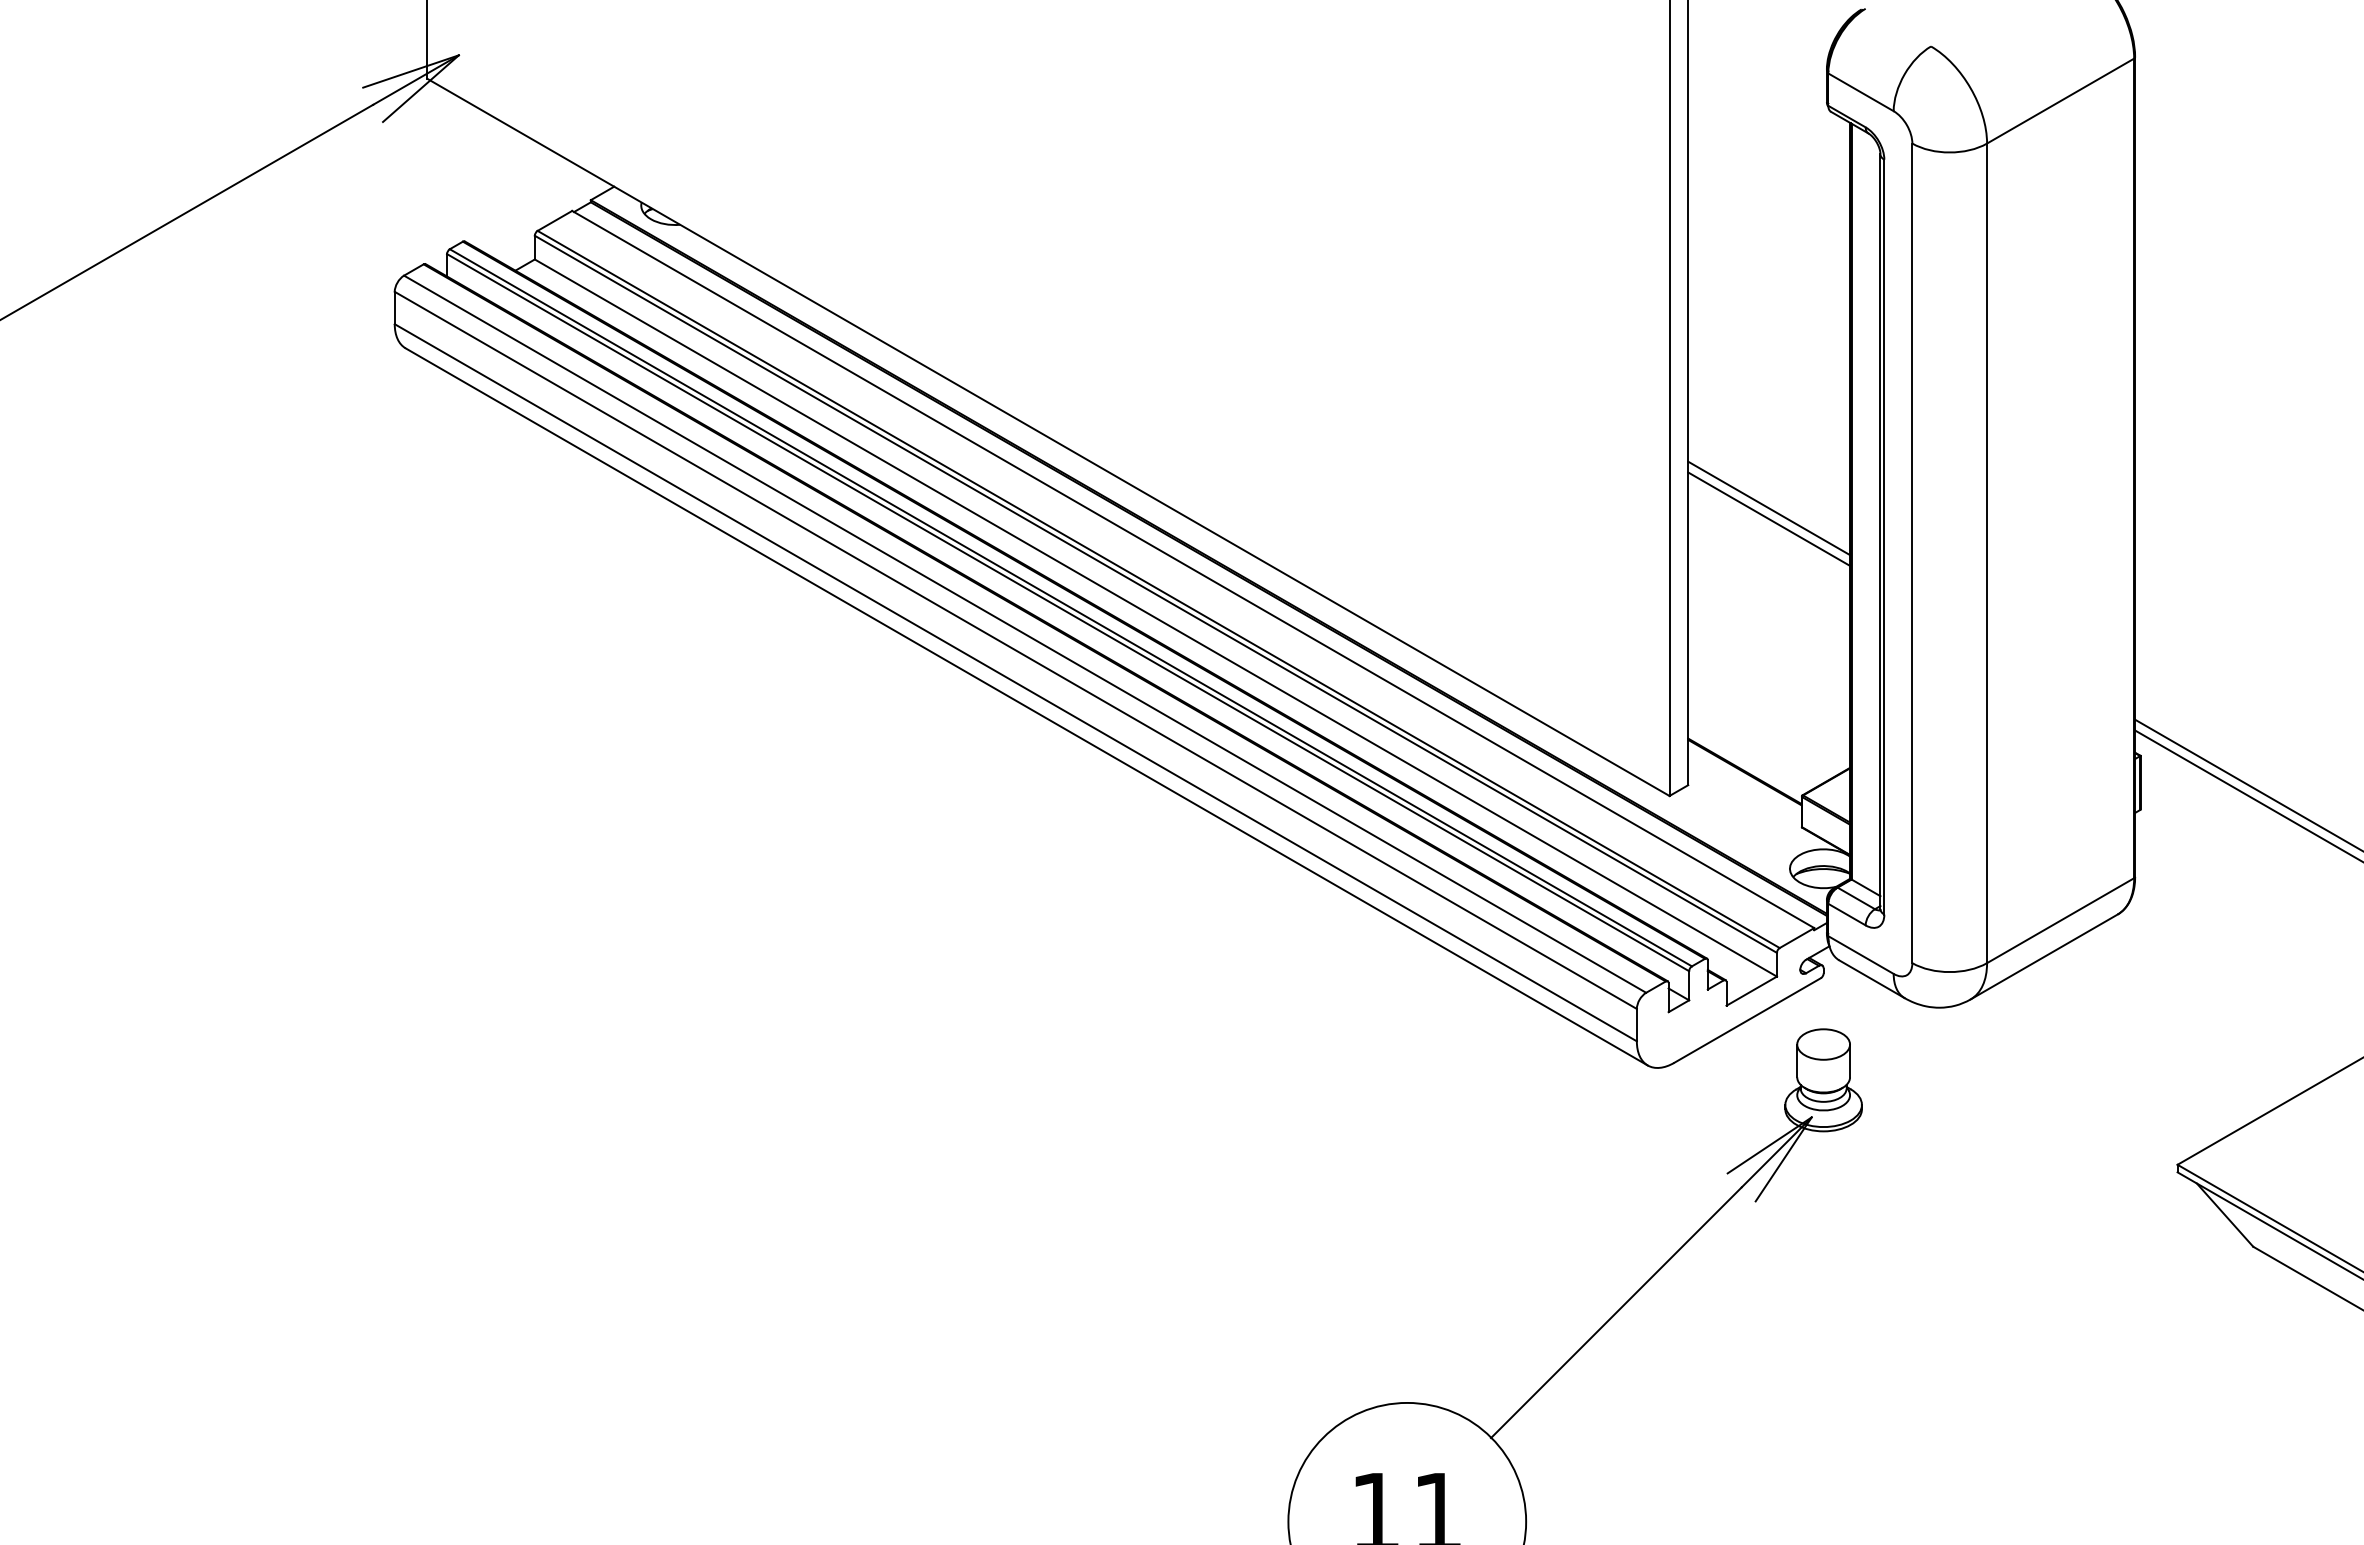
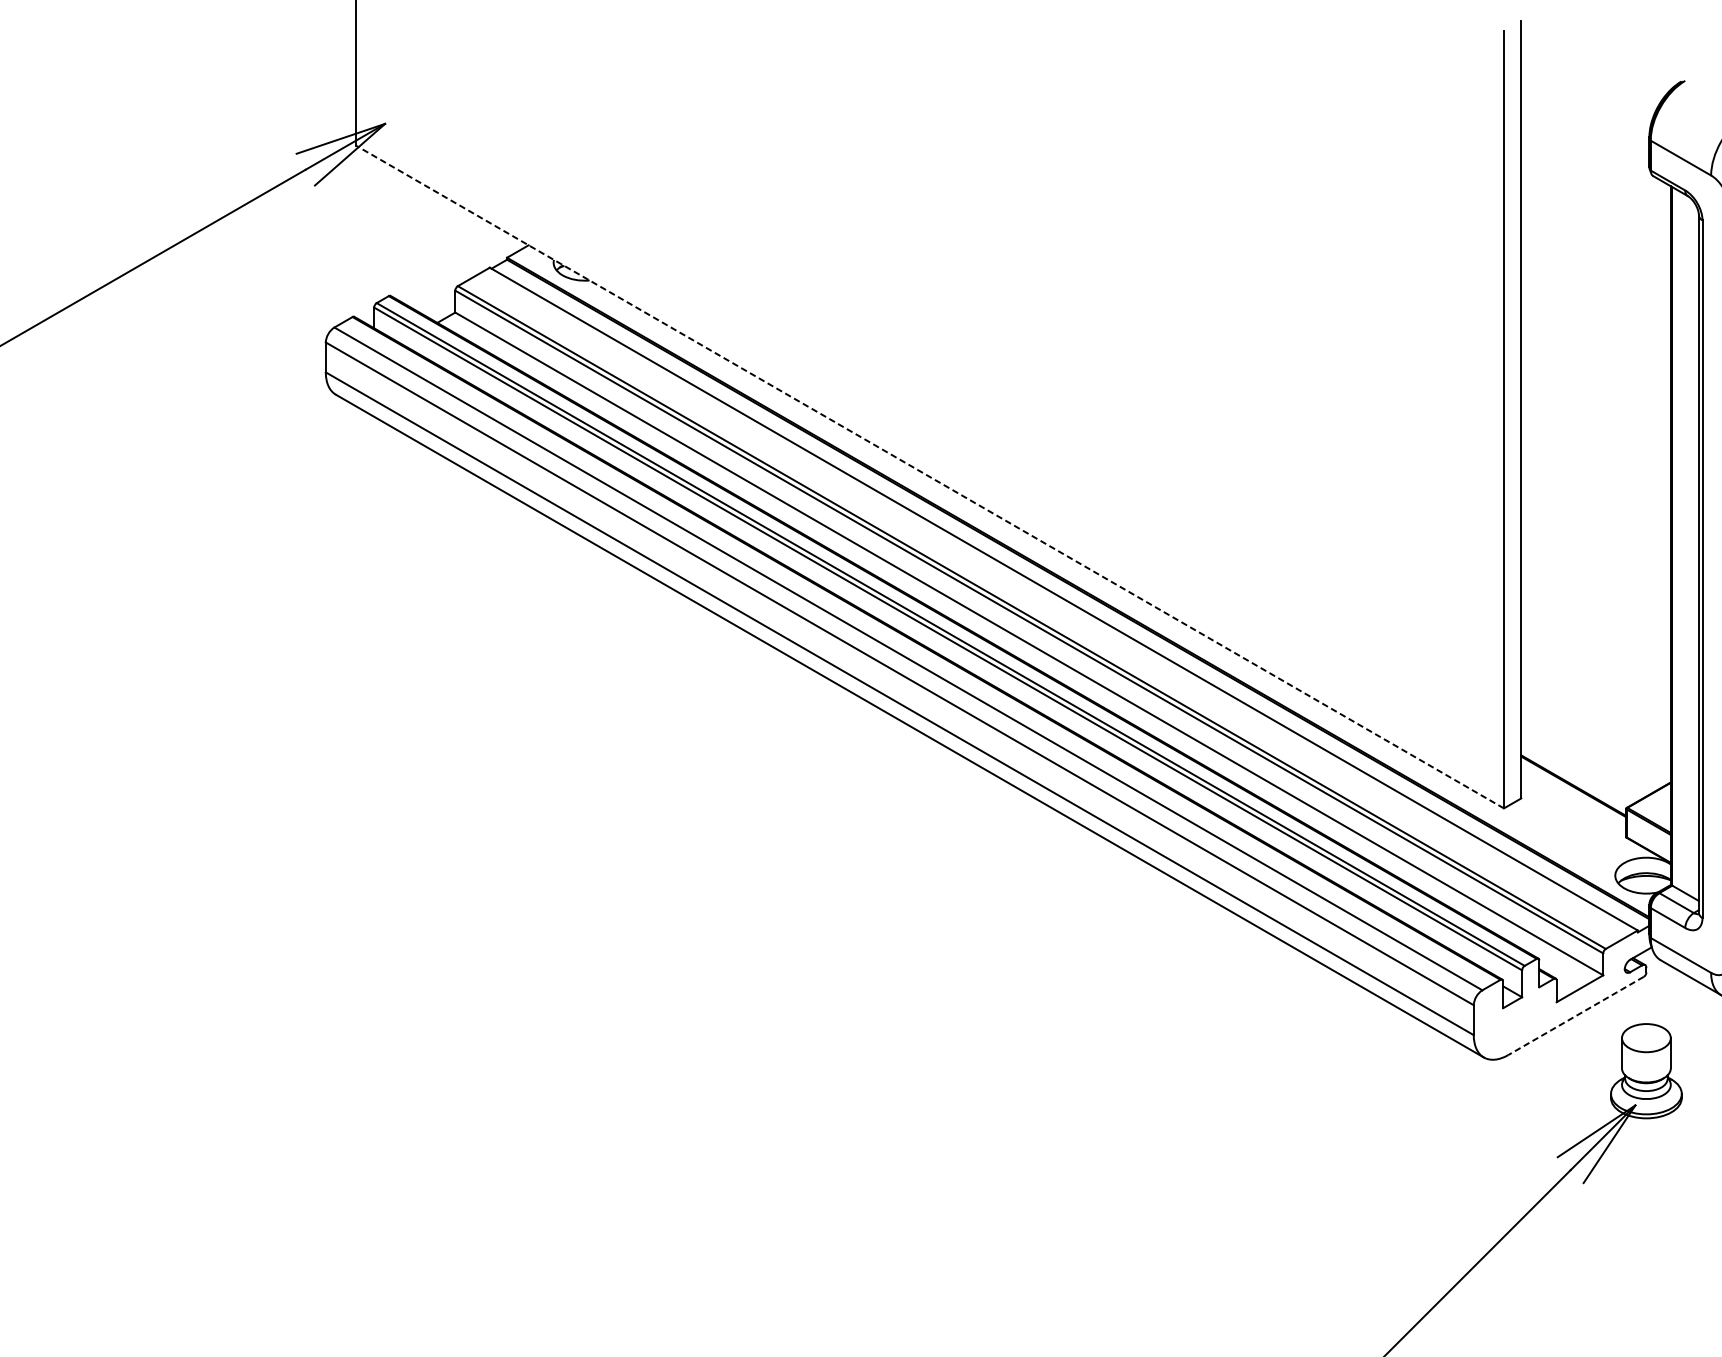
line: (1048, 437) -> (930, 477), solid -> dashed
line: (1769, 508) -> (1596, 542), removed
line: (1769, 519) -> (1596, 552), removed
line: (1747, 1020) -> (1576, 1015), solid -> dashed

